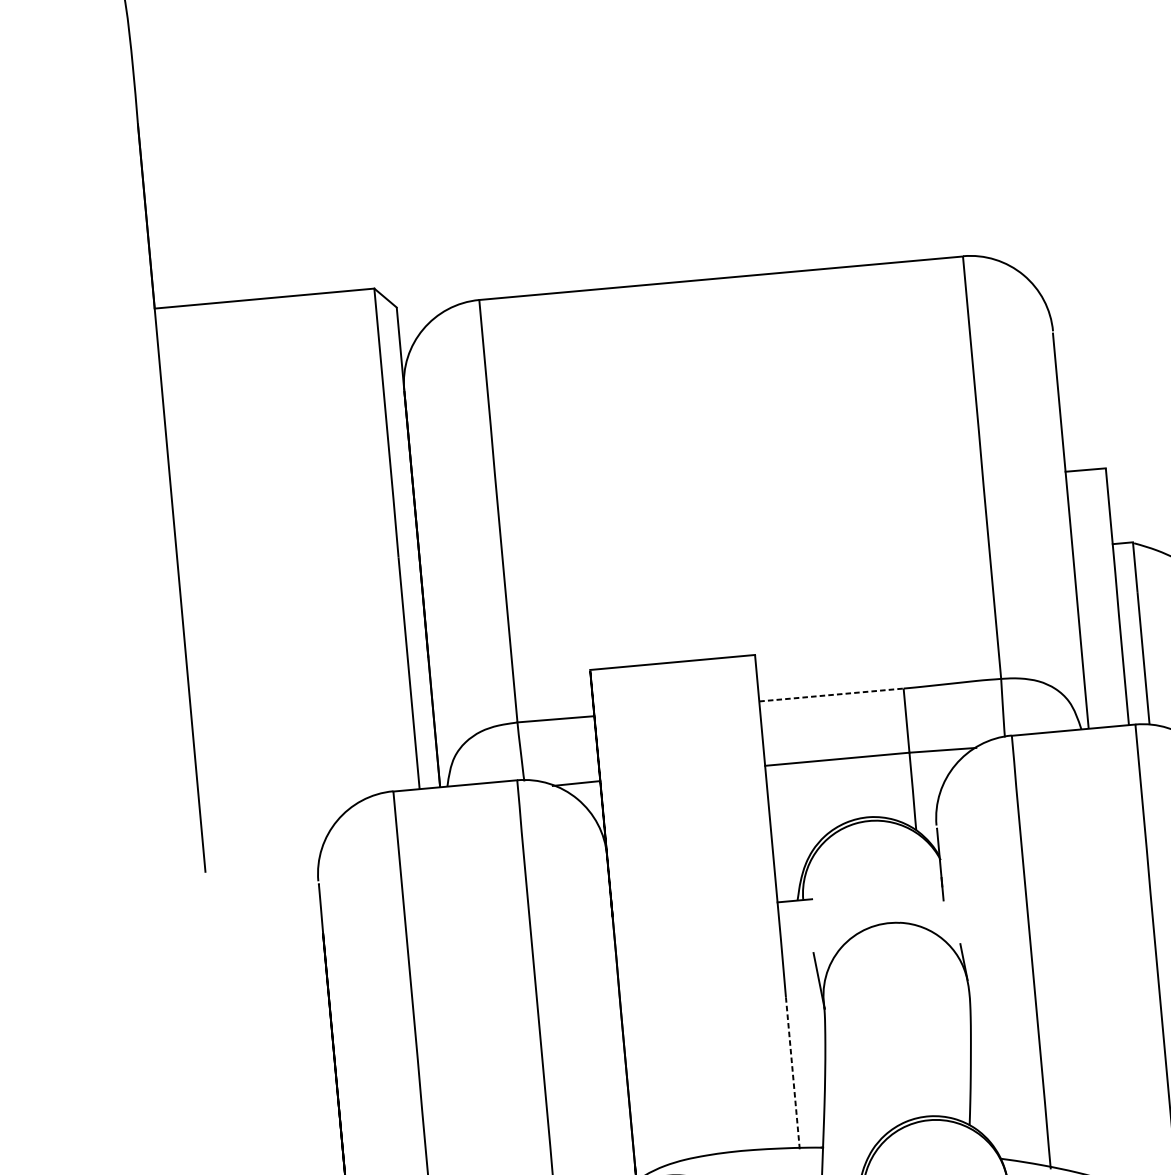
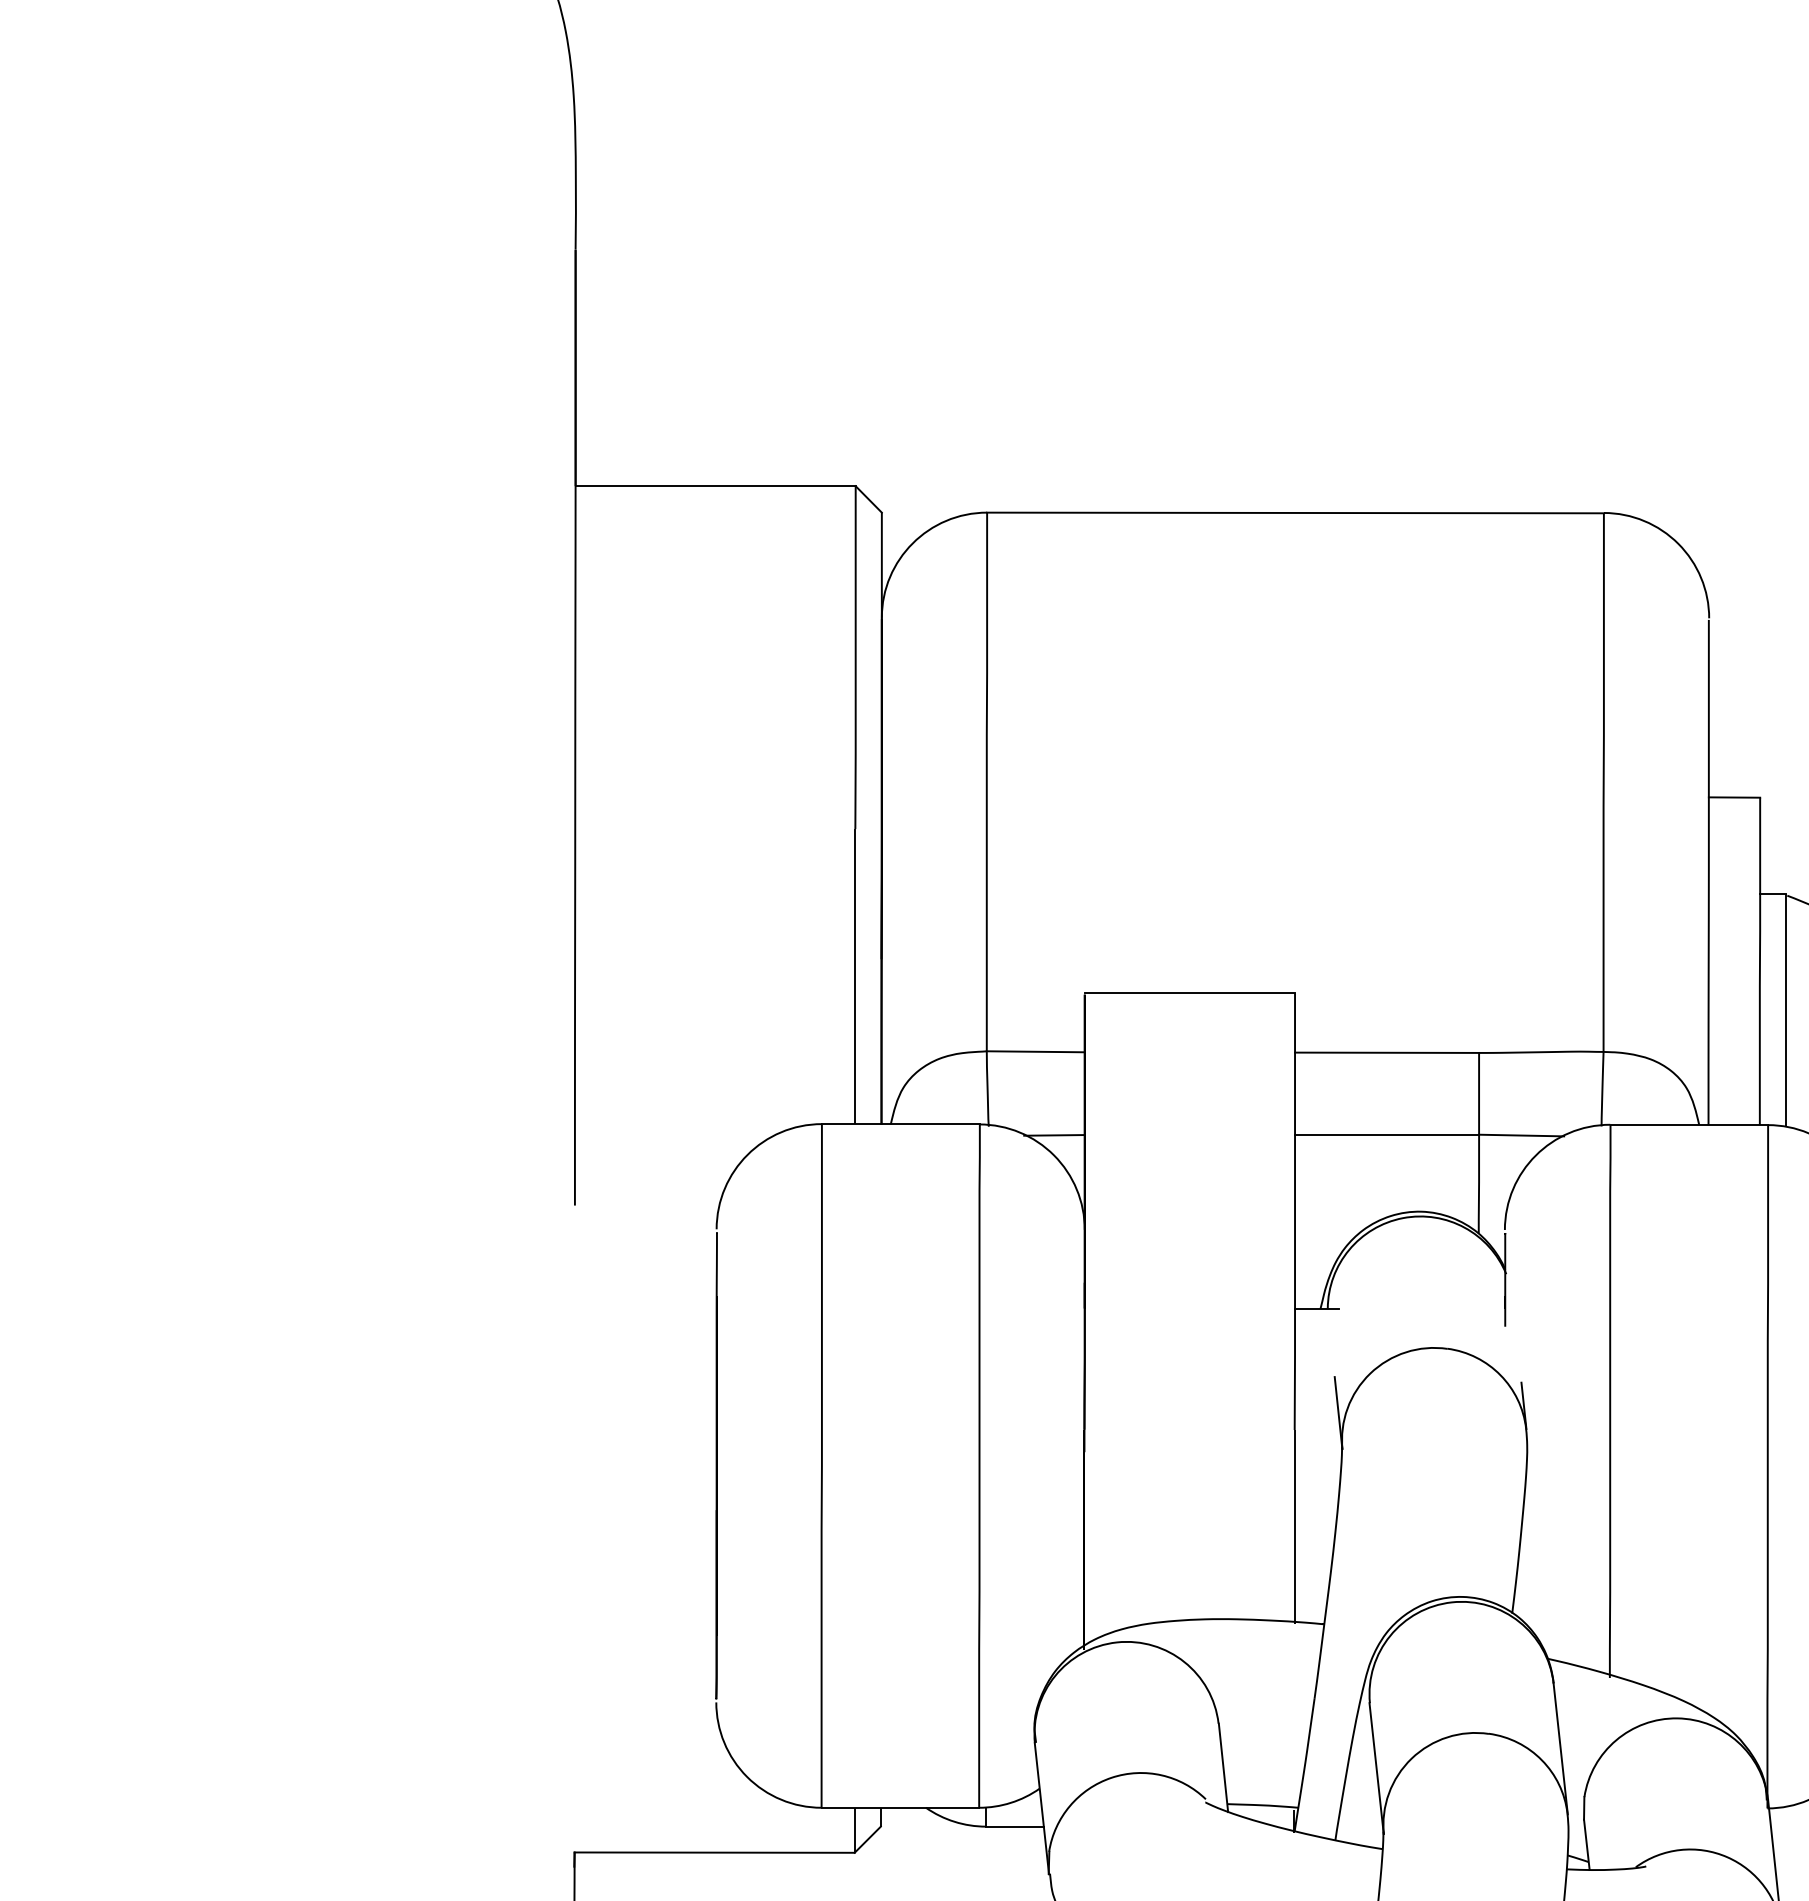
line: (831, 694) -> (1387, 1052), dashed -> solid
line: (792, 1073) -> (1294, 1526), dashed -> solid

